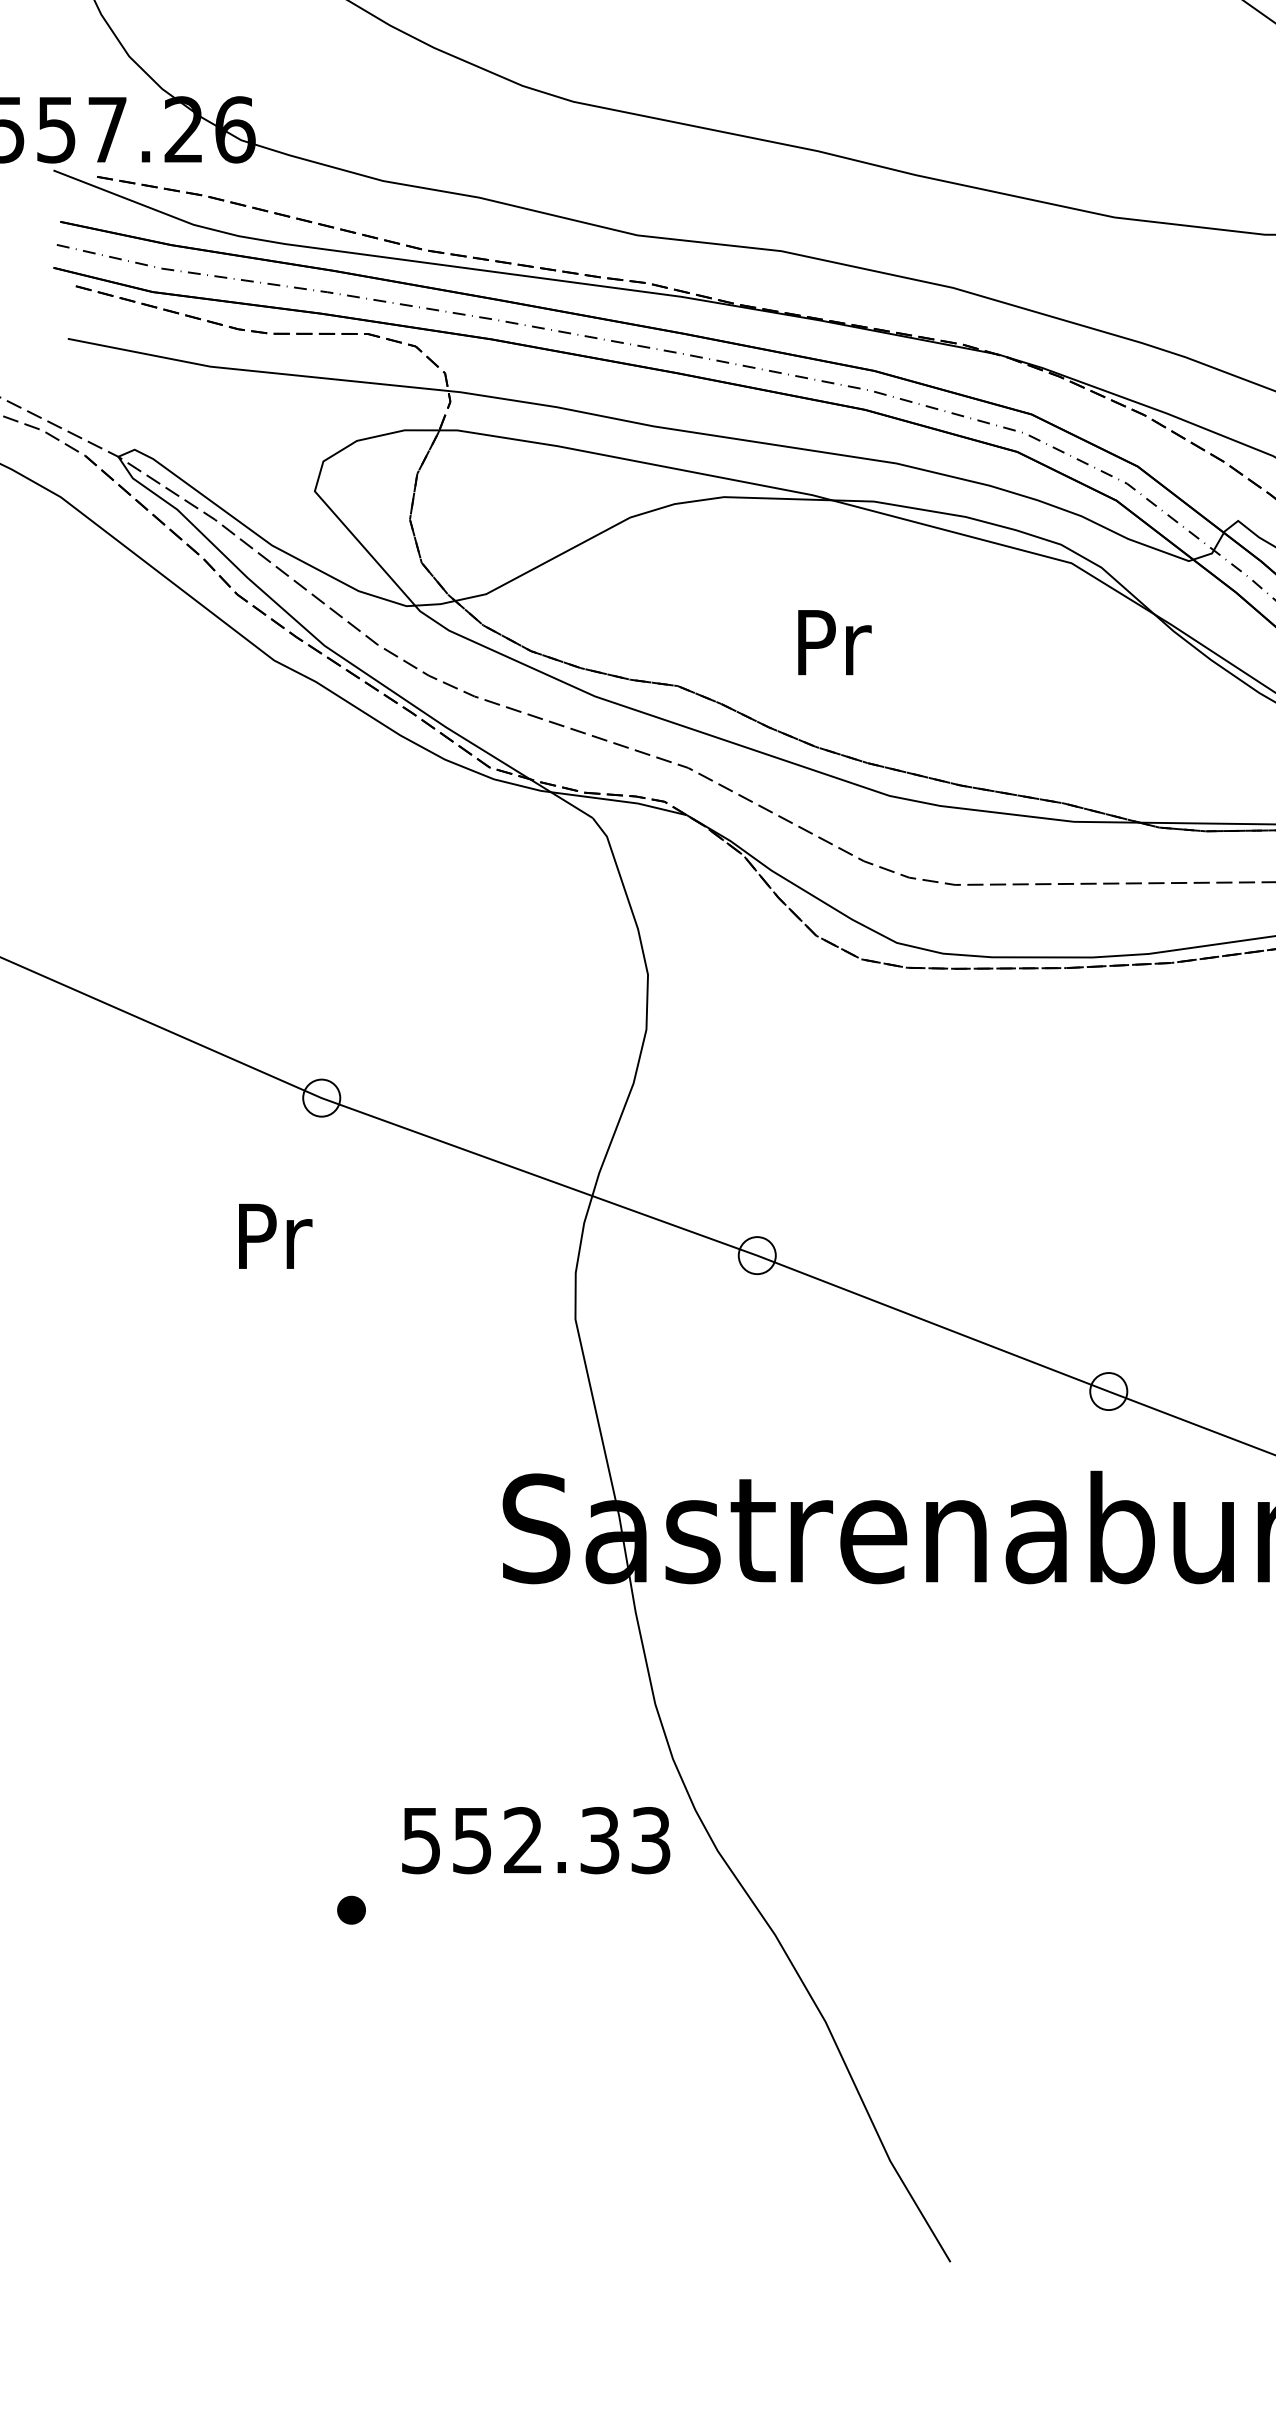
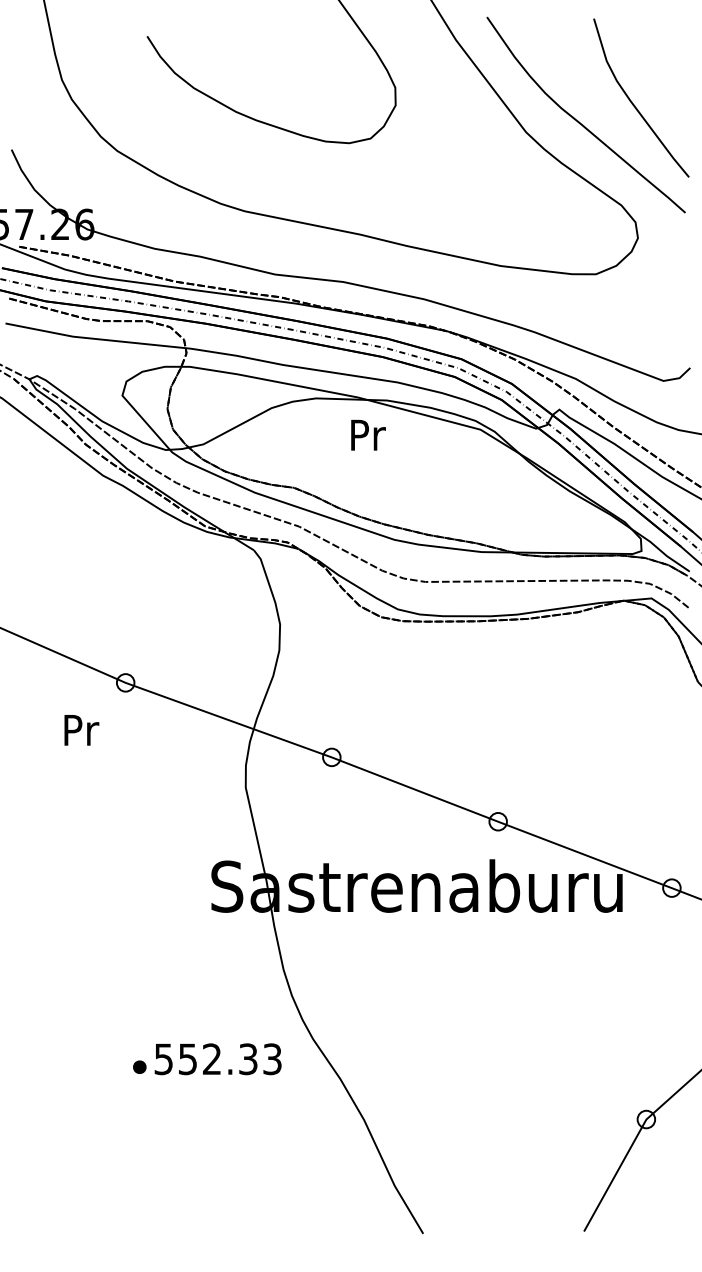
text: (834, 640) -> (368, 434), moved
text: (274, 1236) -> (81, 730), moved
text: (534, 1841) -> (217, 1059), moved

